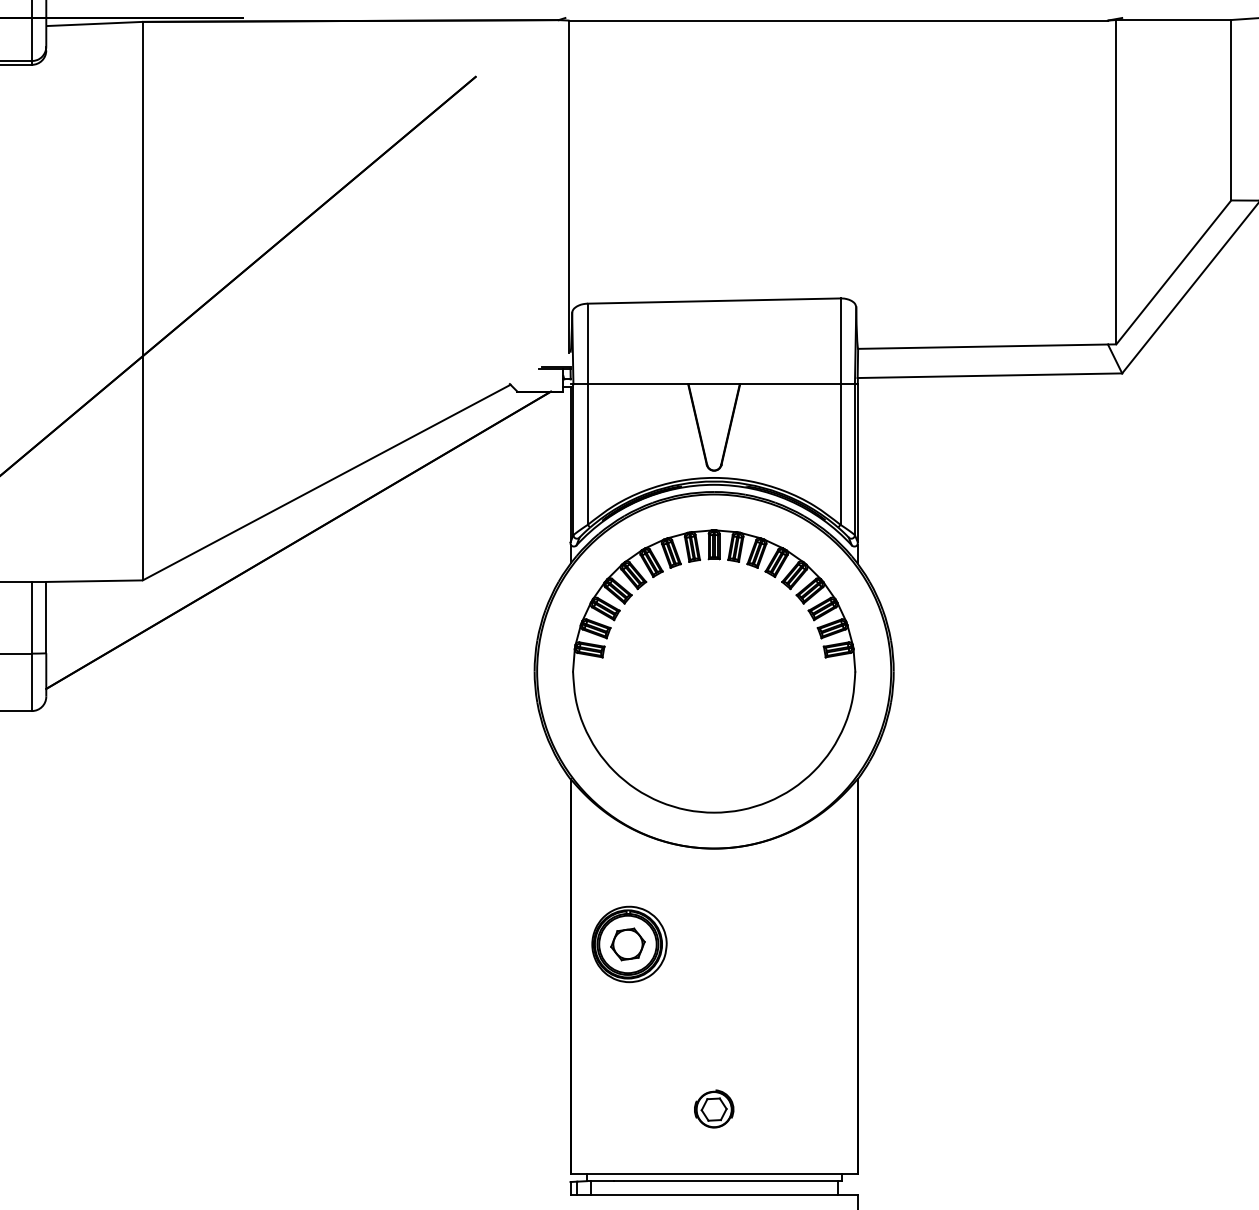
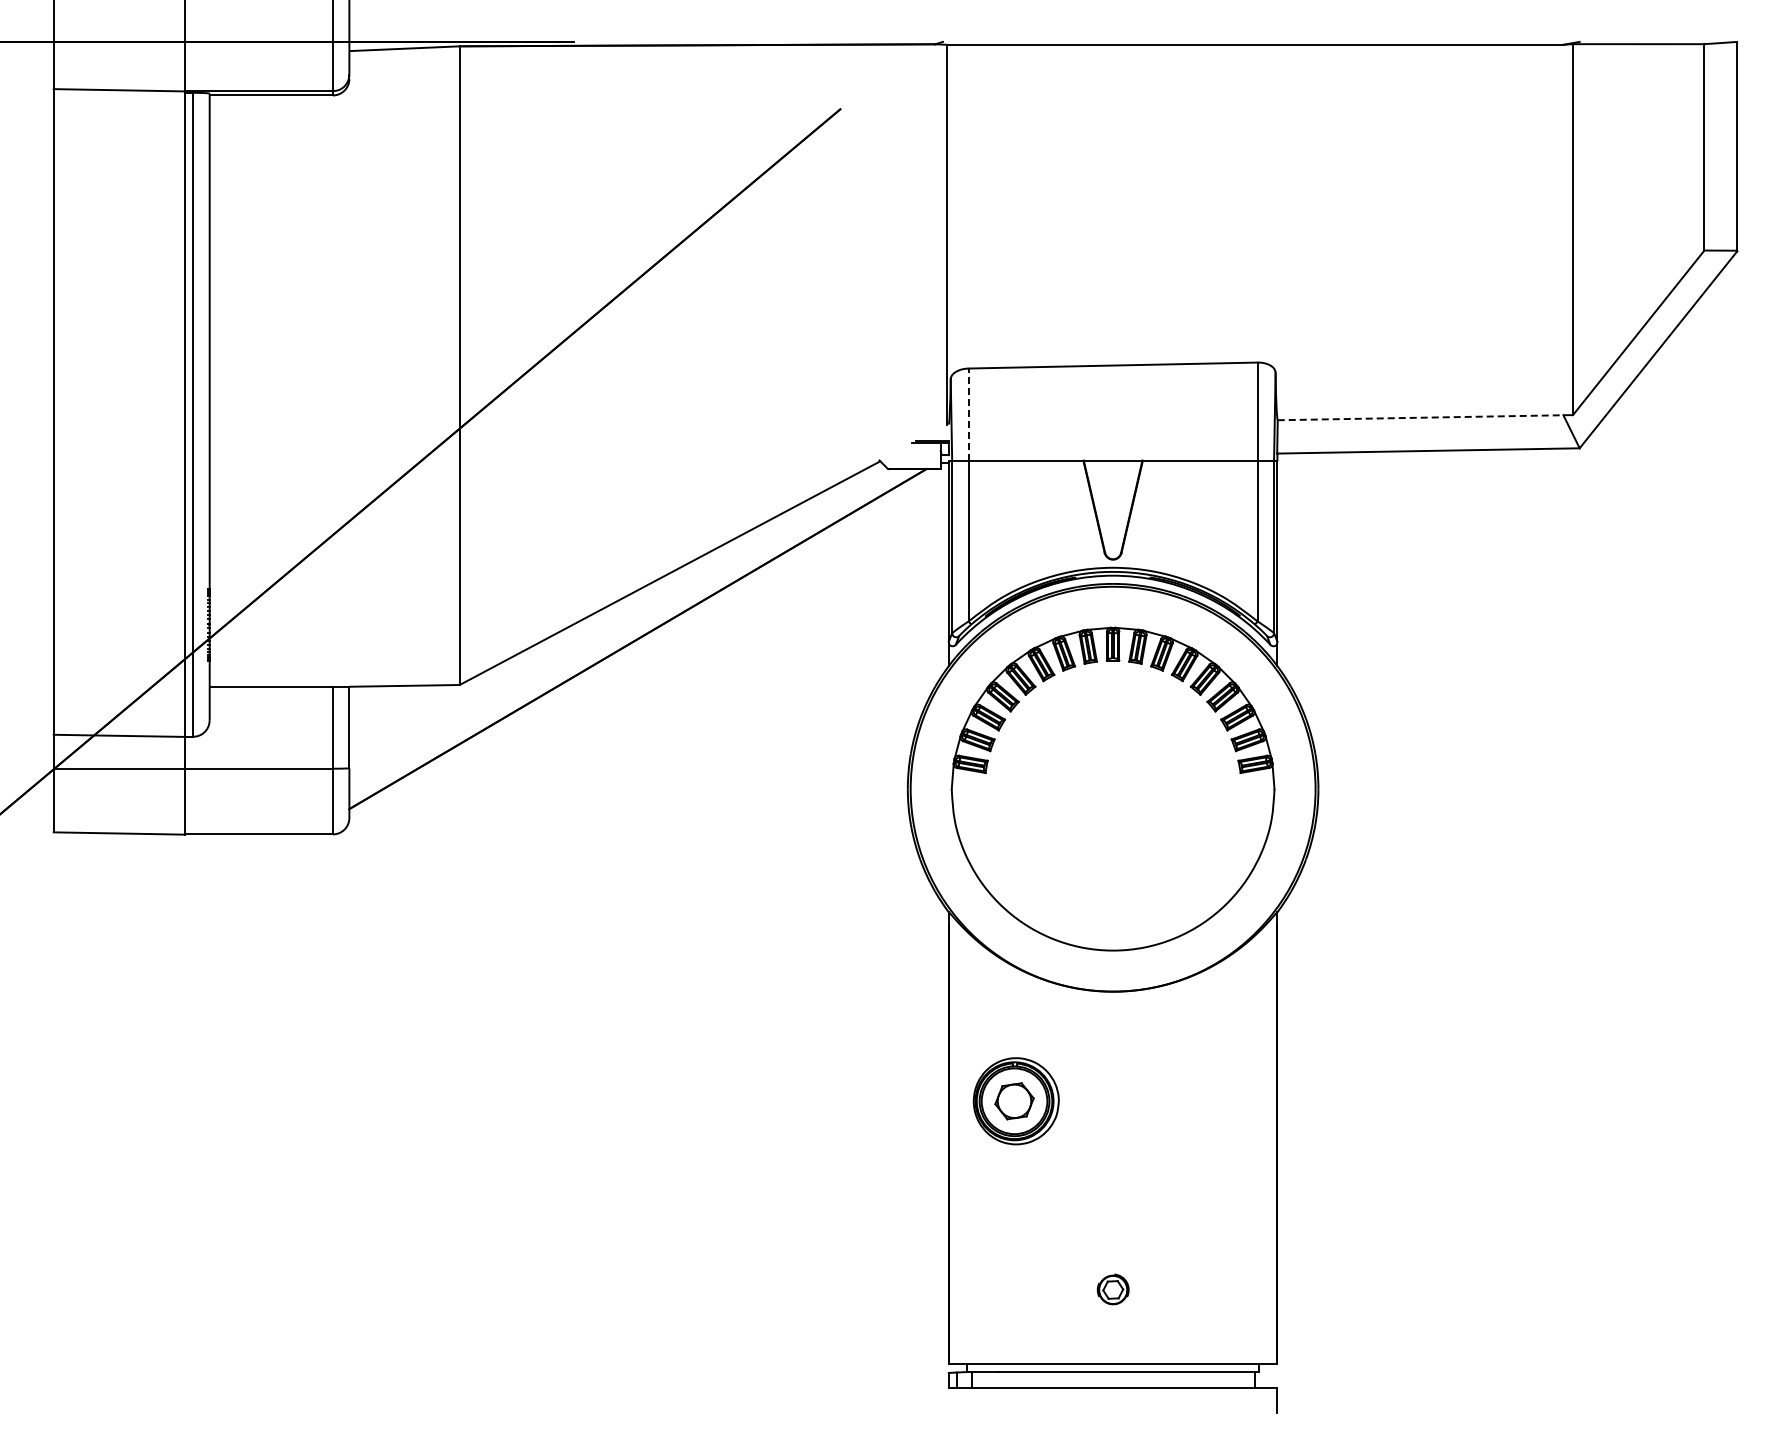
line: (587, 343) -> (968, 414), solid -> dashed
line: (982, 346) -> (1420, 417), solid -> dashed
part: (714, 1109) -> (1113, 1289), size x0.7

